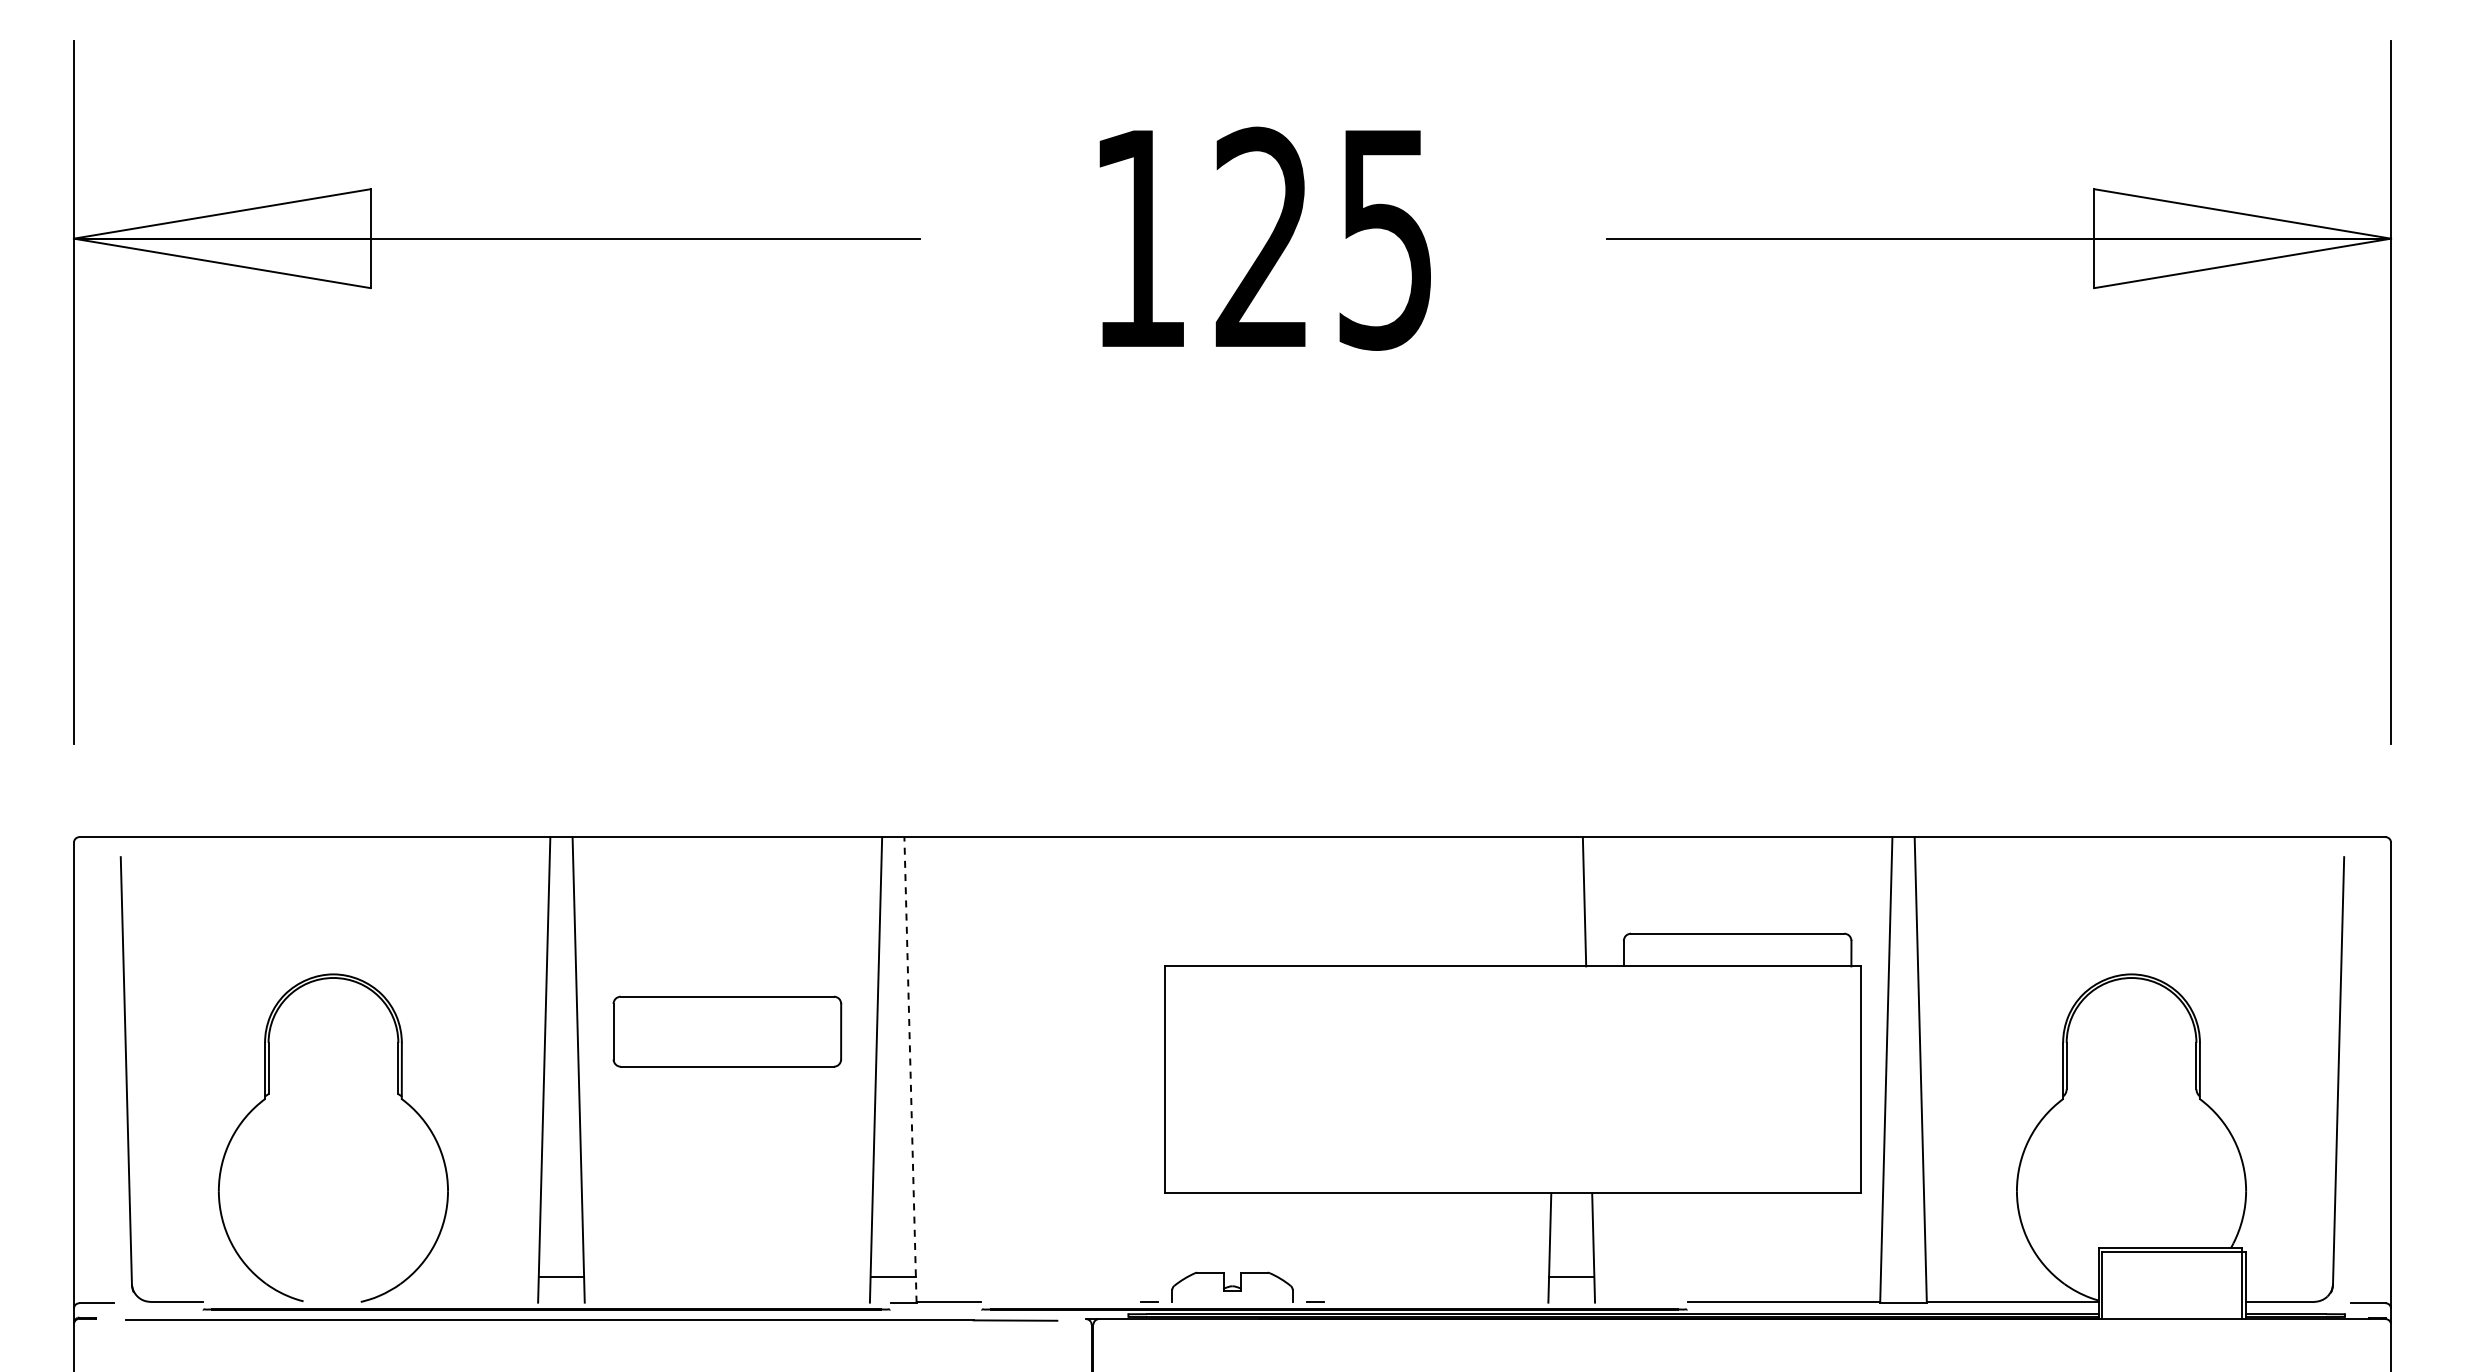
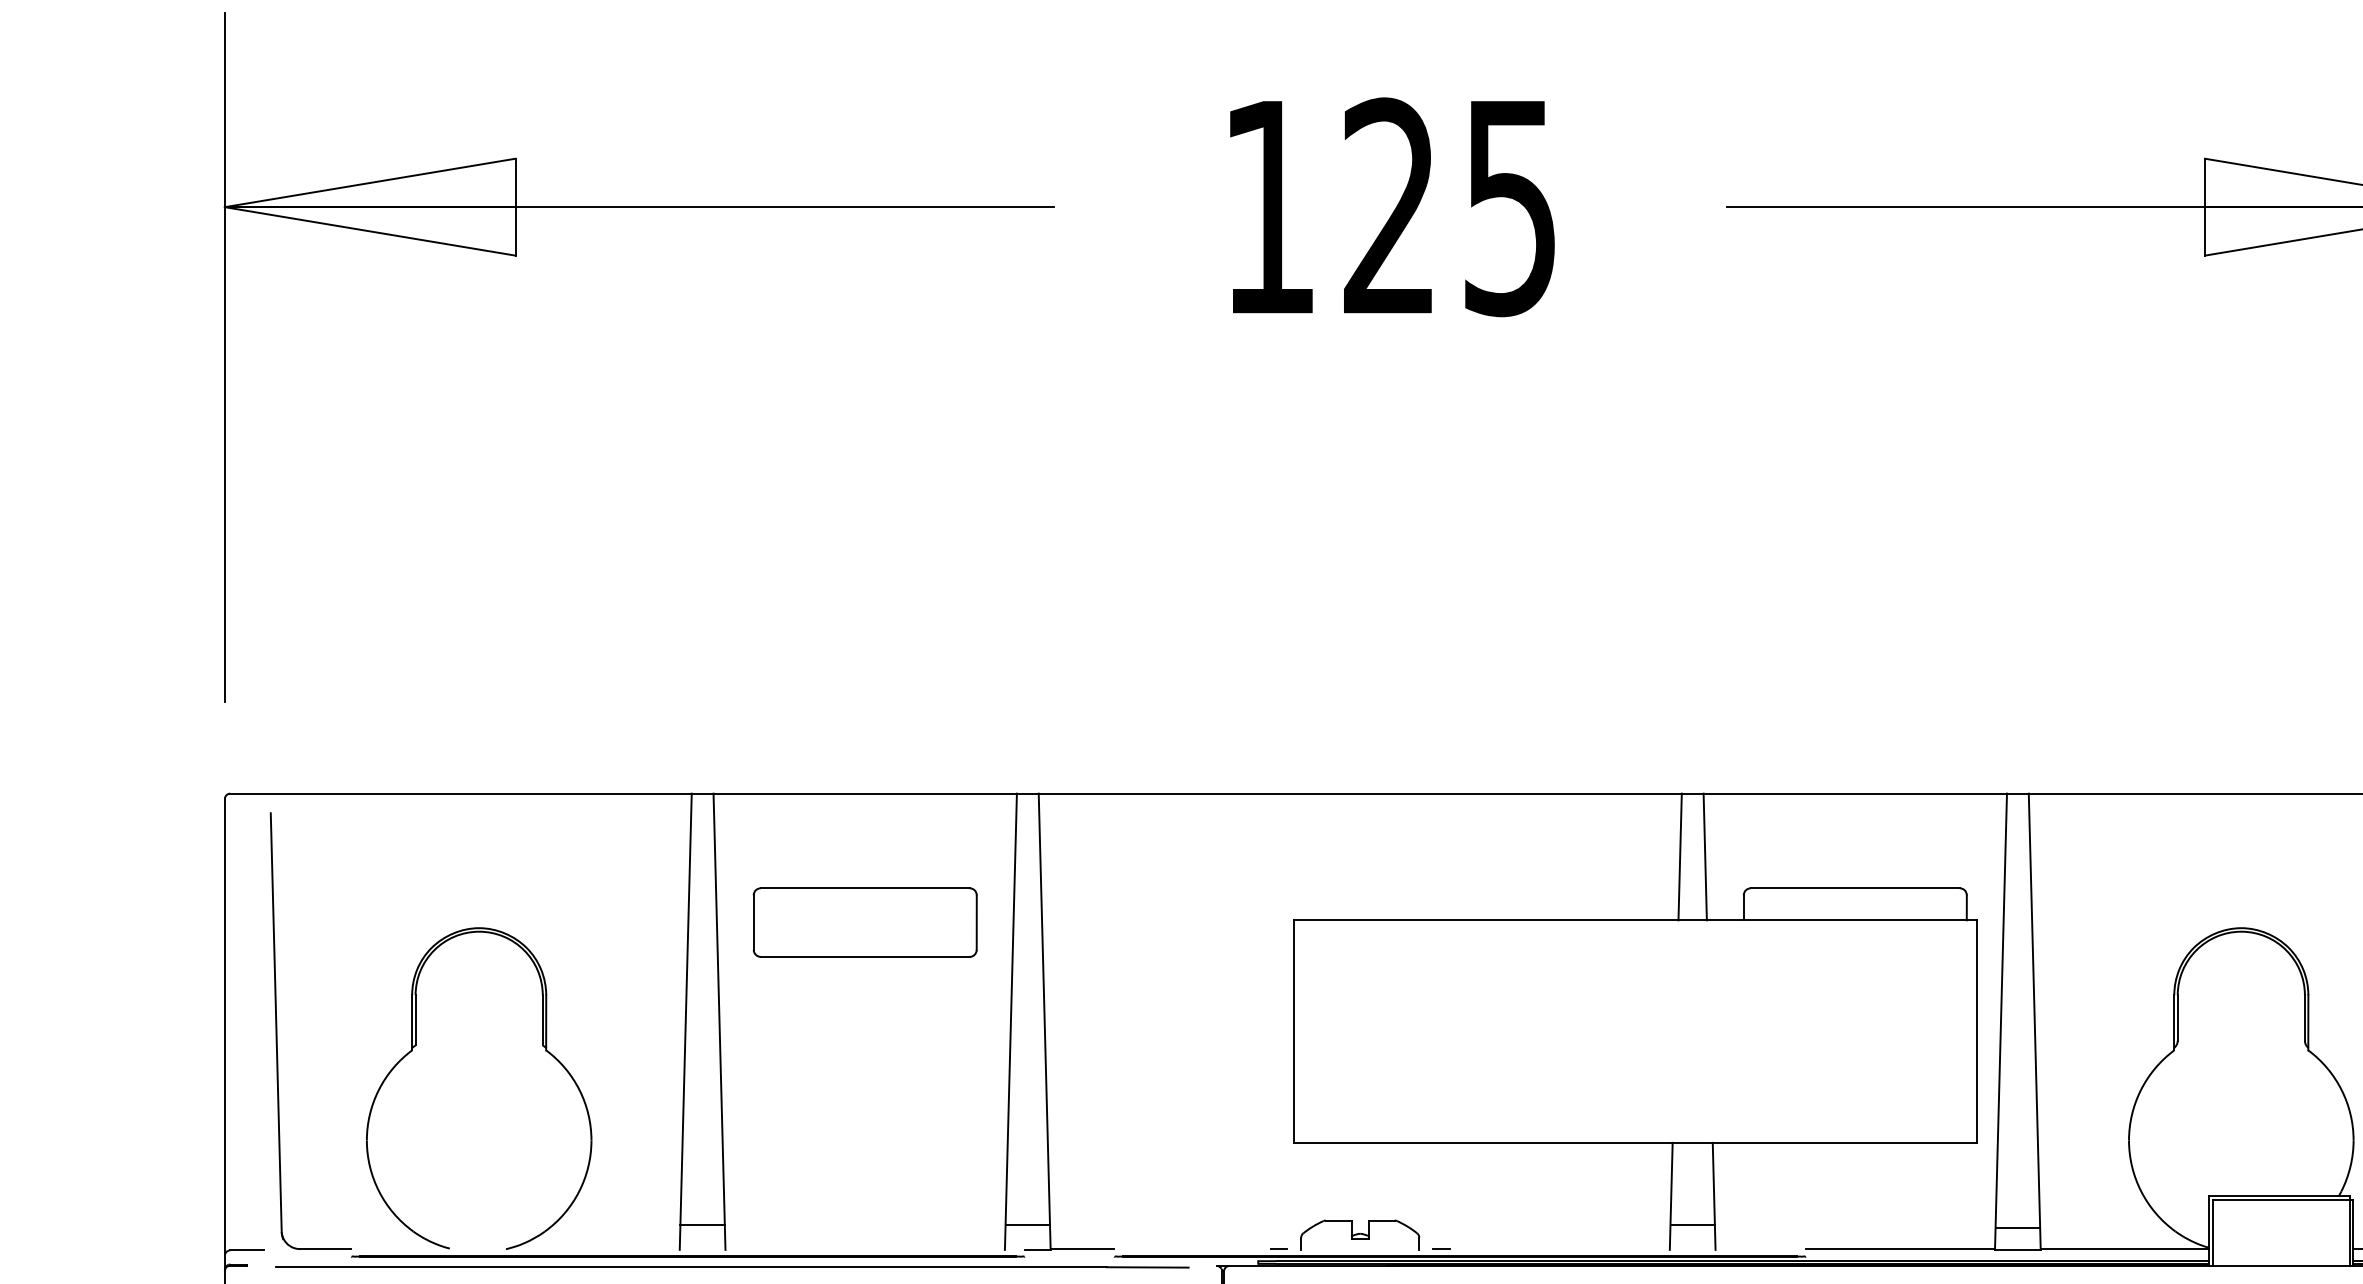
line: (1558, 901) -> (1679, 856), added
part: (727, 1031) -> (865, 922), moved
line: (910, 1069) -> (1044, 1021), dashed -> solid
line: (1903, 1280) -> (2017, 1228), added

